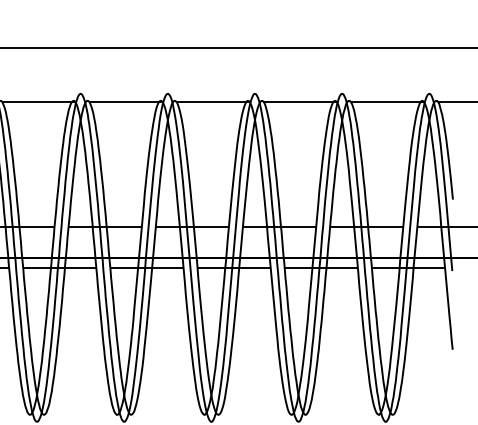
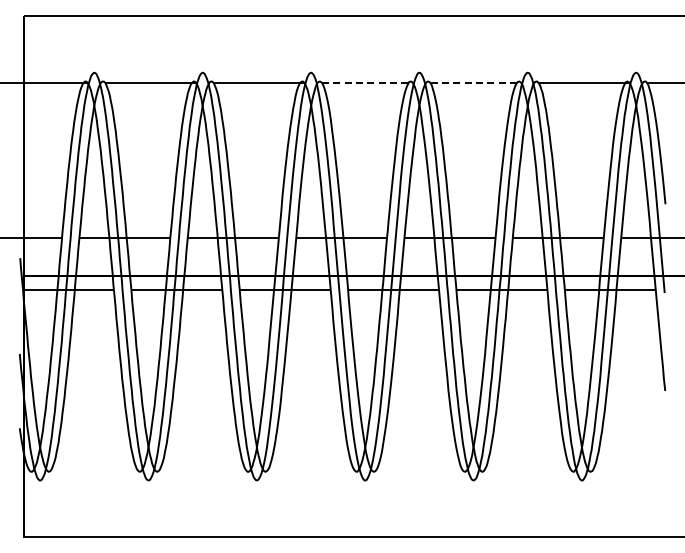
line: (213, 102) -> (367, 83), solid -> dashed
line: (300, 102) -> (476, 83), solid -> dashed

